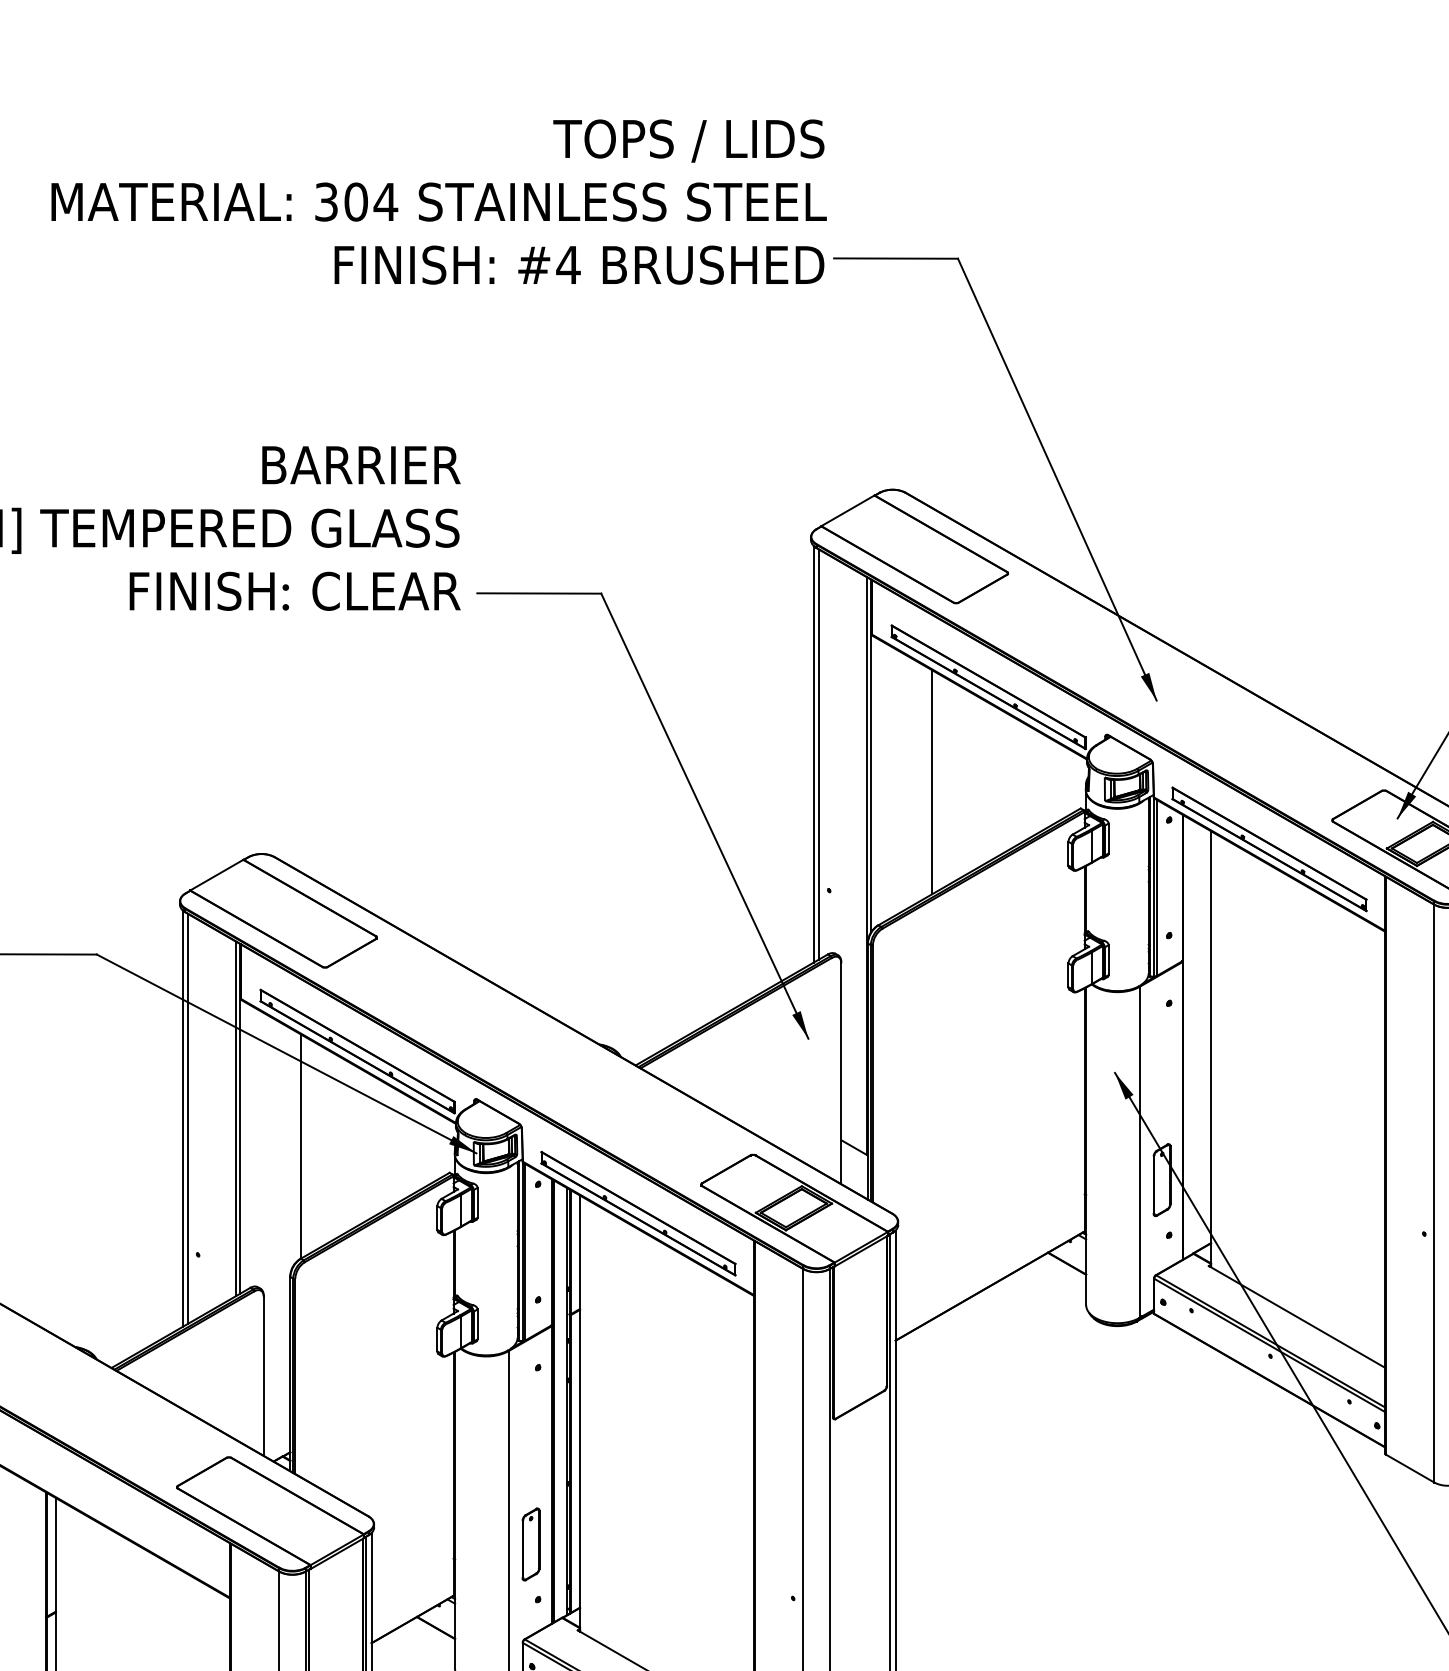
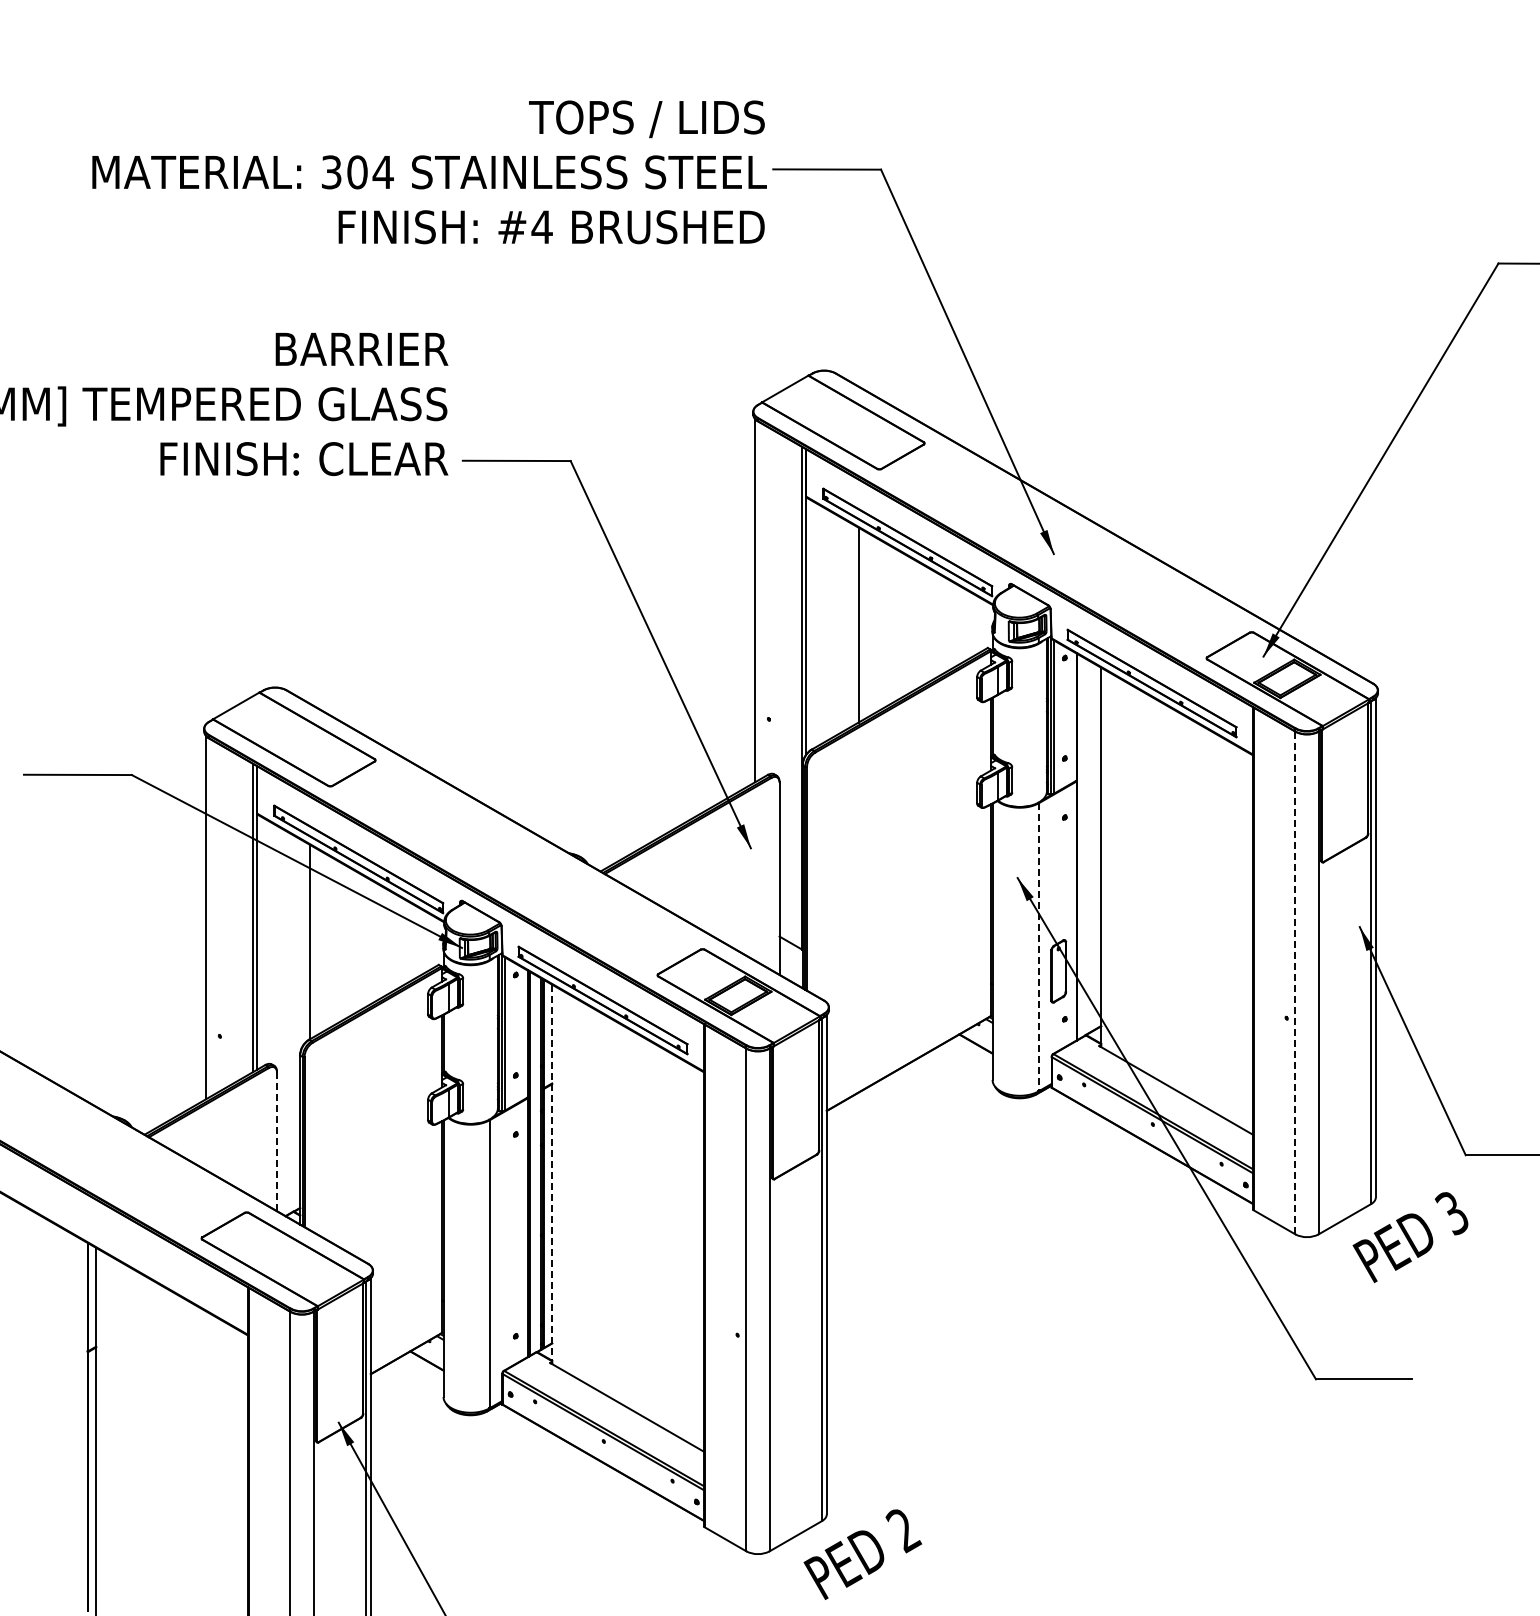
text: (439, 202) -> (429, 172), moved
line: (819, 753) -> (760, 600), removed
line: (188, 1118) -> (211, 917), removed
line: (1140, 1152) -> (1039, 947), solid -> dashed
line: (1434, 1194) -> (1295, 983), solid -> dashed
line: (264, 1375) -> (277, 1141), solid -> dashed
line: (580, 1413) -> (552, 1174), solid -> dashed
part: (530, 1544) -> (509, 1288), removed

